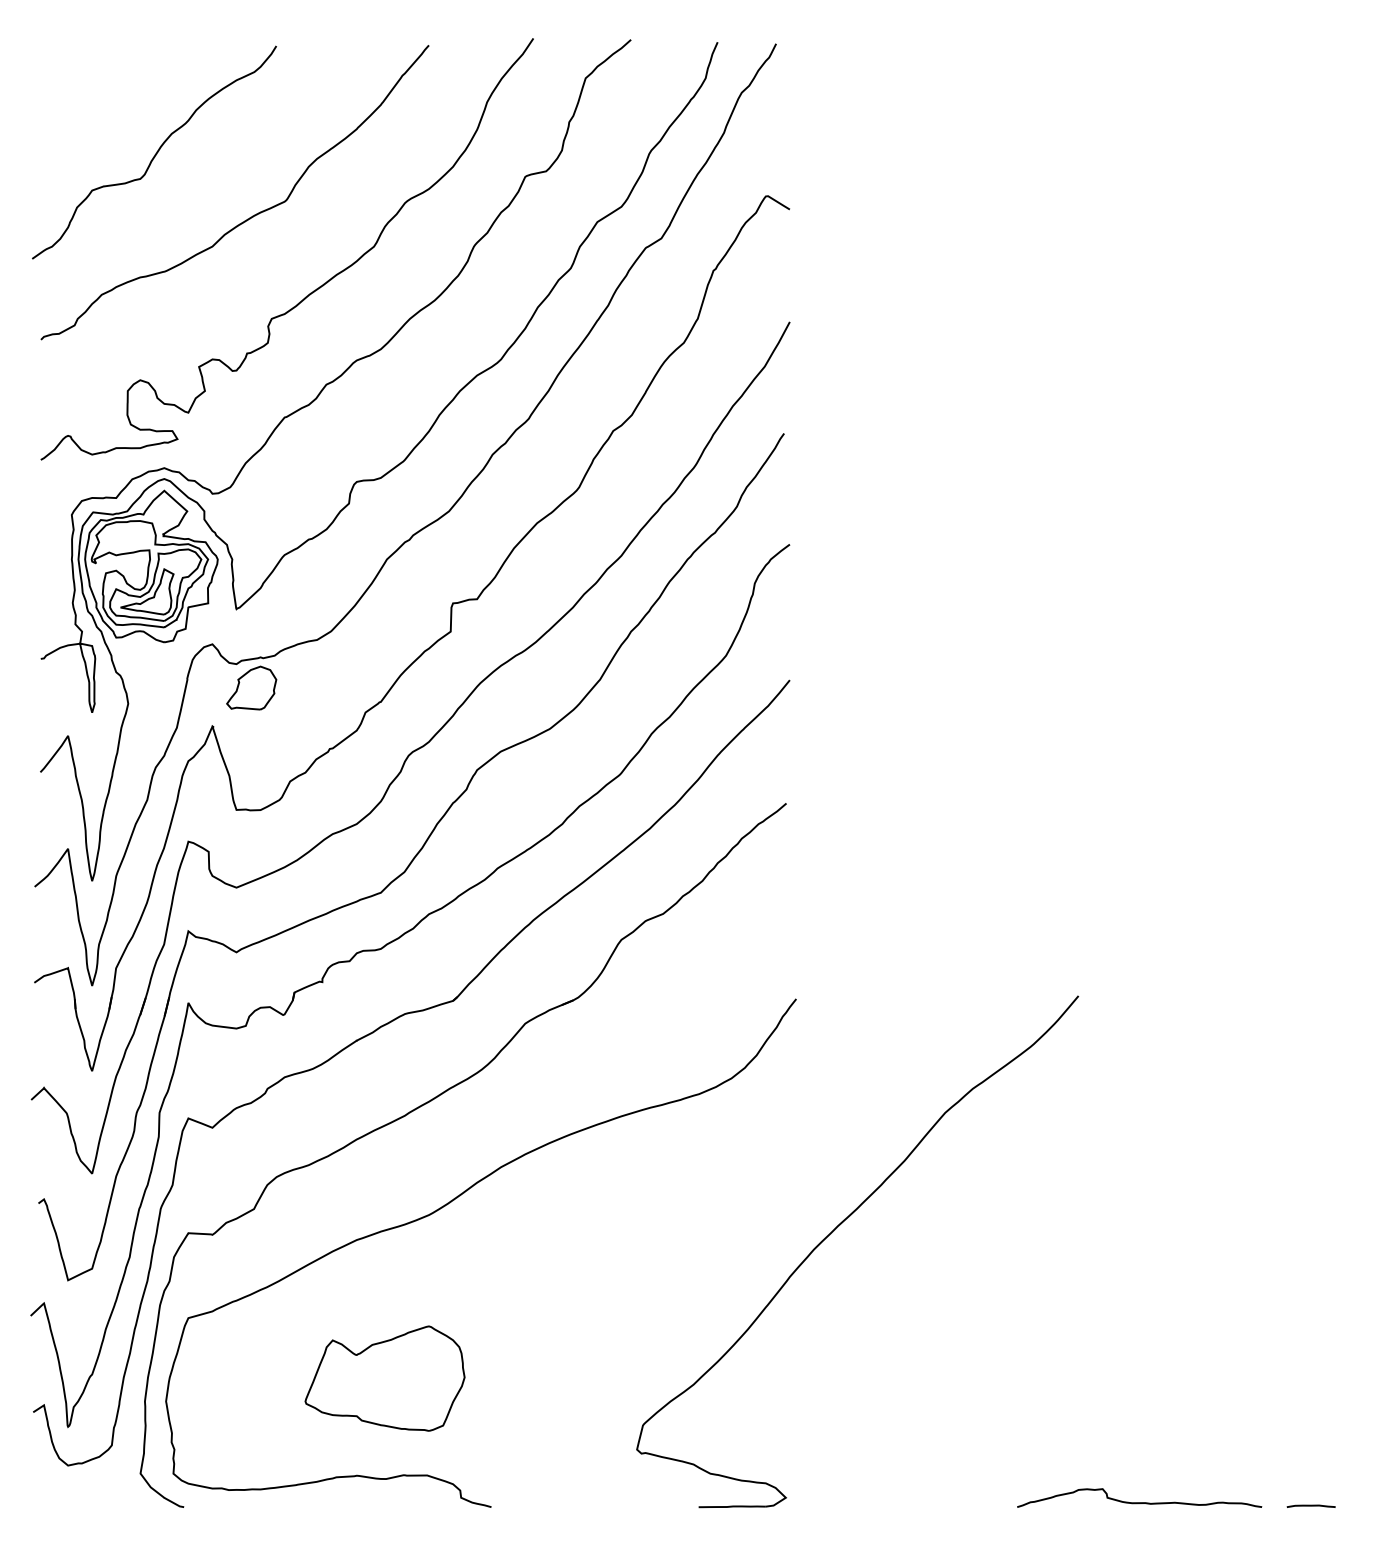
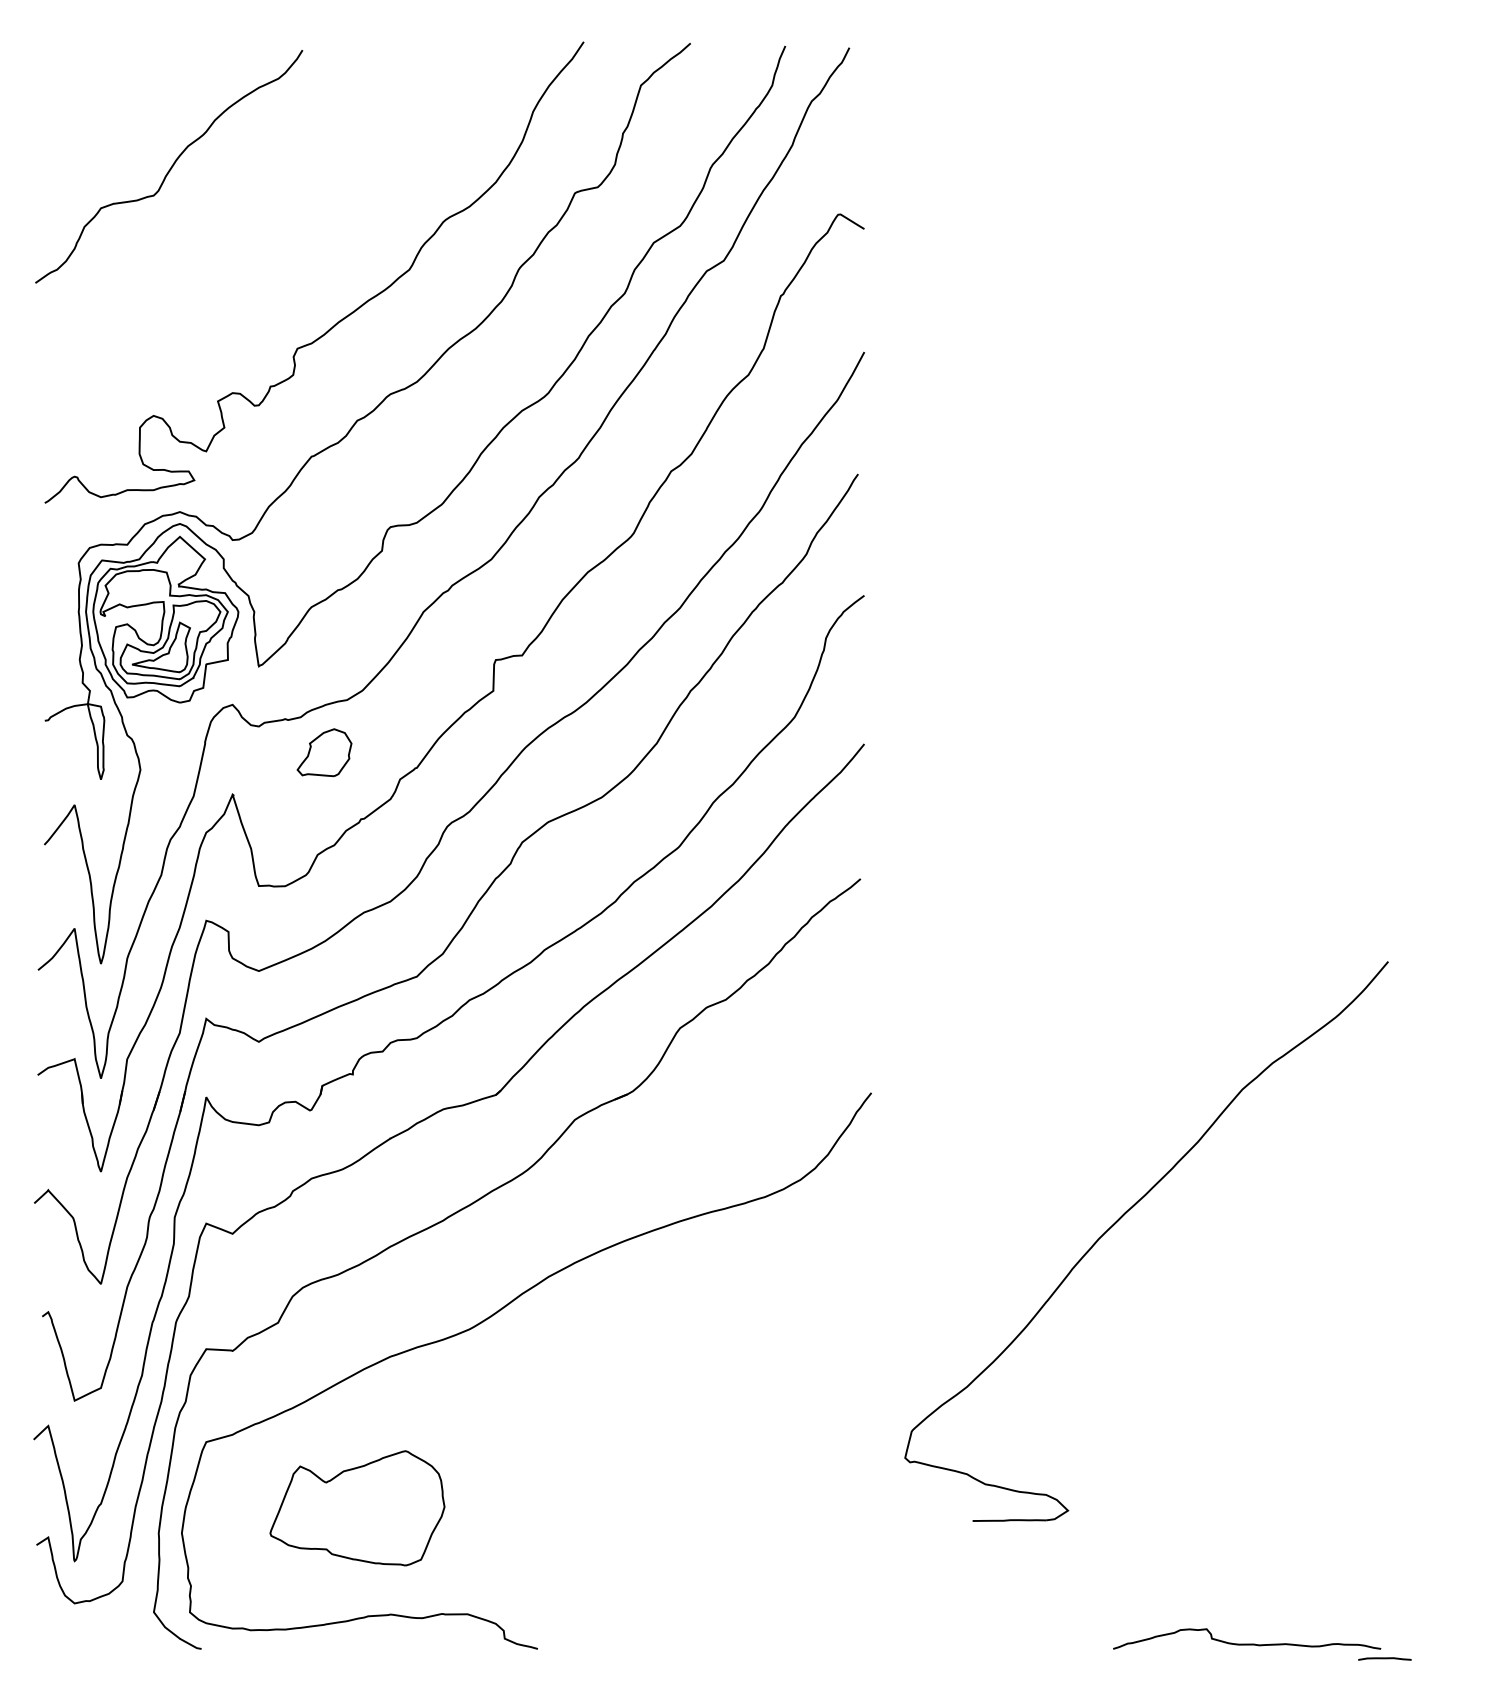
curve: (249, 217) -> (273, 237), removed
part: (251, 687) -> (324, 752), moved
part: (835, 1229) -> (1122, 1217), moved
part: (385, 1378) -> (357, 1508), moved
line: (1310, 1505) -> (1384, 1658), moved

